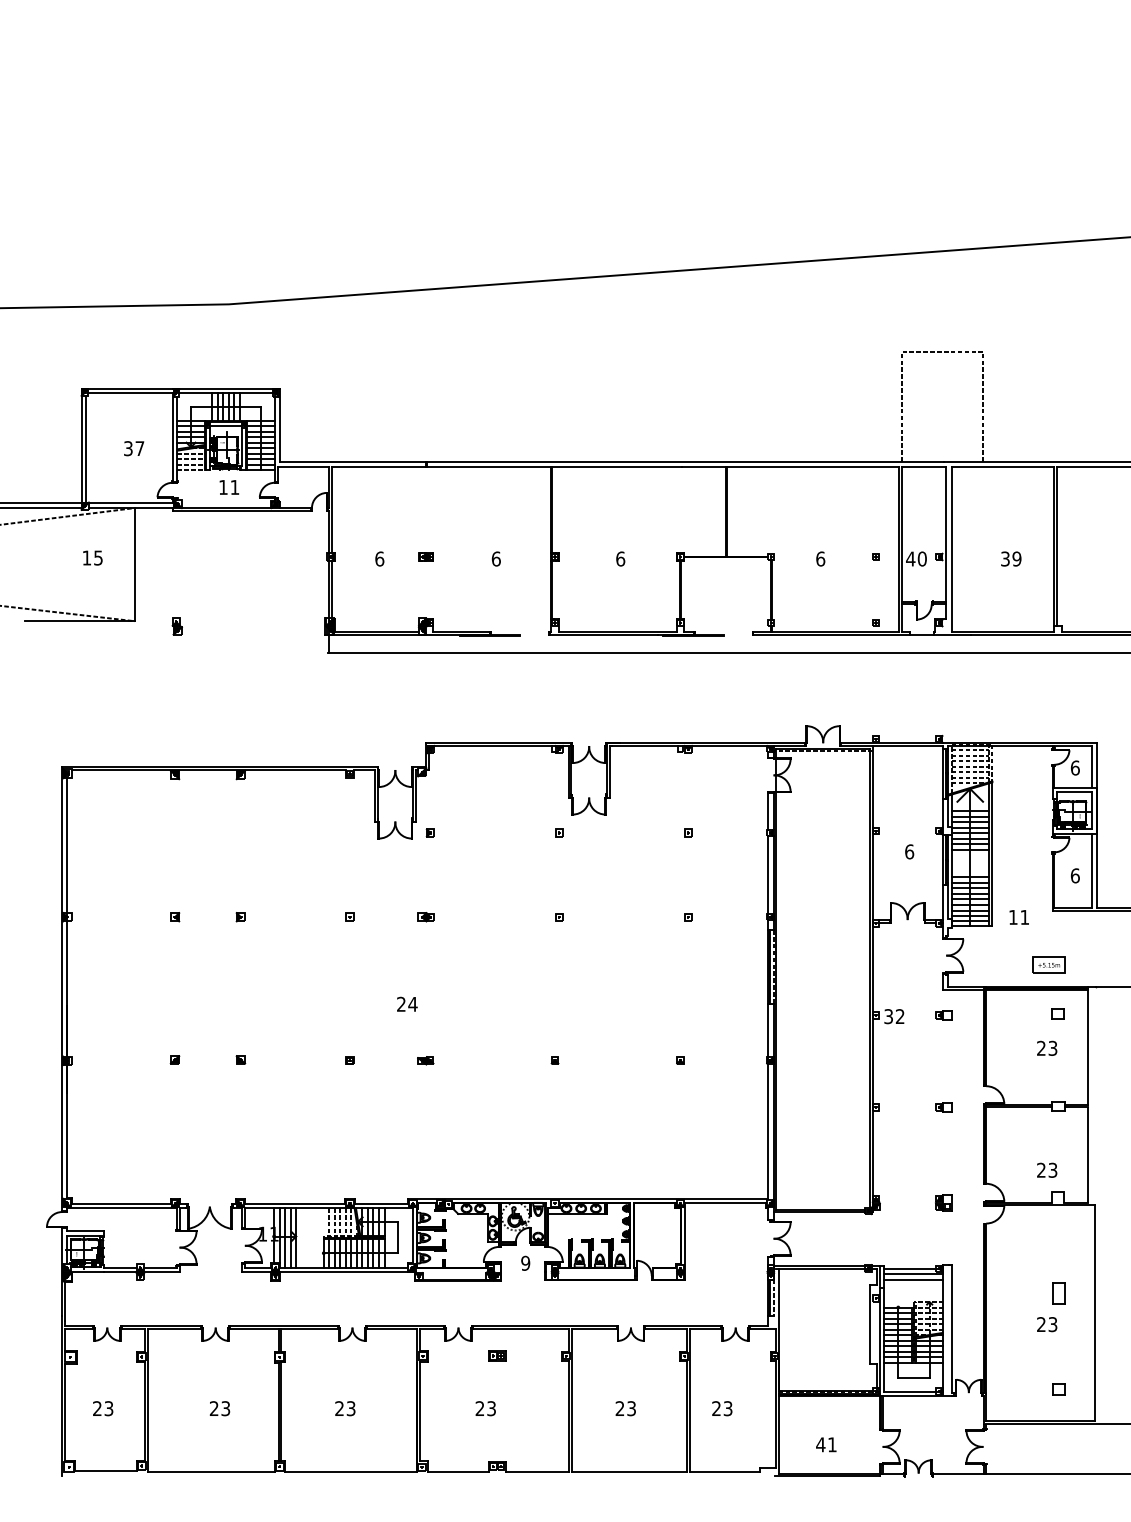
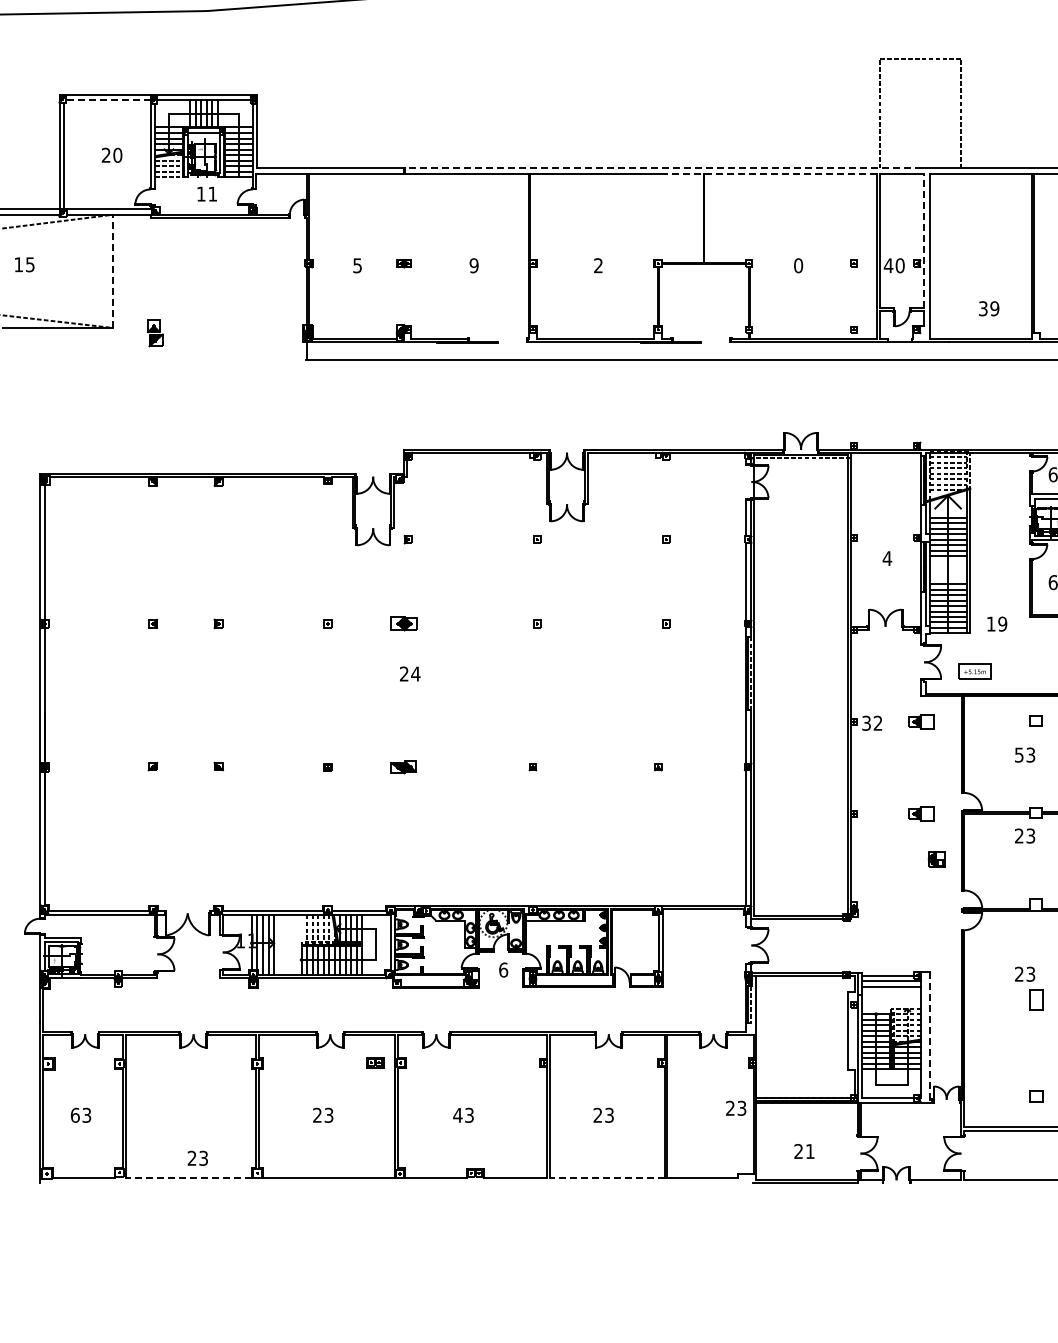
line: (129, 393) -> (107, 100), solid -> dashed
text: (134, 448) -> (112, 155), 37 -> 20
line: (685, 461) -> (663, 168), solid -> dashed
line: (790, 467) -> (768, 174), solid -> dashed
line: (946, 534) -> (924, 241), solid -> dashed
text: (92, 557) -> (24, 264), moved
text: (379, 558) -> (357, 265), 6 -> 5
text: (495, 558) -> (473, 265), 6 -> 9
text: (620, 558) -> (598, 265), 6 -> 2
text: (820, 558) -> (798, 265), 6 -> 0
text: (1011, 558) -> (989, 308), moved
line: (134, 564) -> (112, 271), solid -> dashed
part: (176, 626) -> (154, 333), size x1.6
text: (909, 851) -> (887, 558), 6 -> 4
text: (1024, 916) -> (1002, 623), 11 -> 19
part: (425, 917) -> (403, 624), size x1.6
part: (1048, 964) -> (974, 671), moved
text: (407, 1003) -> (410, 673), moved
part: (943, 1015) -> (921, 722), size x1.6
text: (1041, 1047) -> (1019, 754), 23 -> 53
part: (425, 1060) -> (403, 767), size x1.6
part: (943, 1107) -> (921, 814), size x1.6
text: (1047, 1169) -> (1025, 835), moved
part: (943, 1202) -> (936, 859), moved
text: (525, 1262) -> (503, 969), 9 -> 6
text: (1047, 1324) -> (1025, 974), moved
line: (951, 1329) -> (929, 1036), solid -> dashed
part: (497, 1355) -> (375, 1062), moved
text: (97, 1408) -> (75, 1115), 23 -> 63
text: (219, 1408) -> (197, 1158), moved
text: (479, 1408) -> (457, 1115), 23 -> 43
text: (722, 1408) -> (736, 1108), moved
text: (820, 1444) -> (798, 1151), 41 -> 21
line: (210, 1471) -> (188, 1178), solid -> dashed
line: (629, 1471) -> (607, 1178), solid -> dashed

